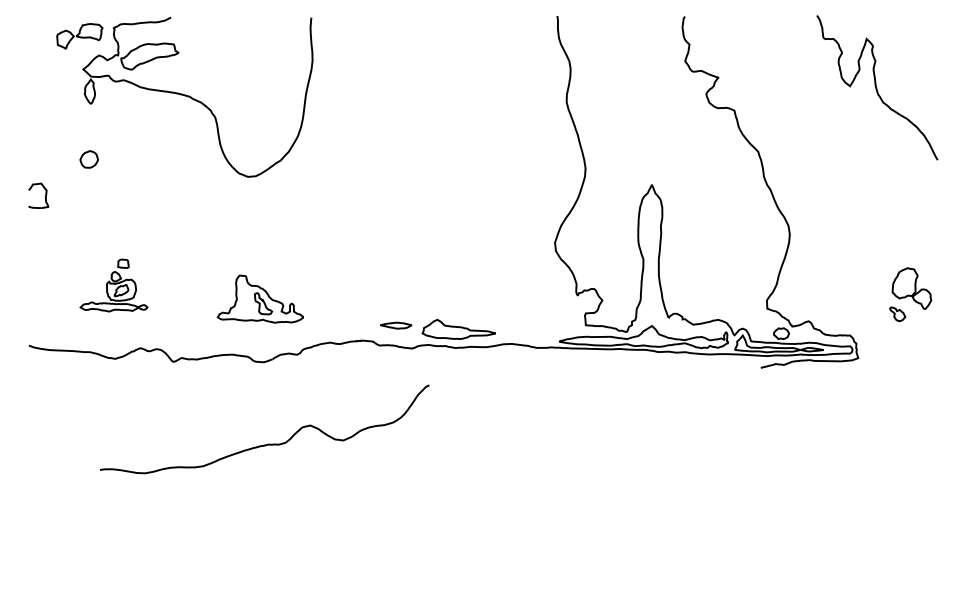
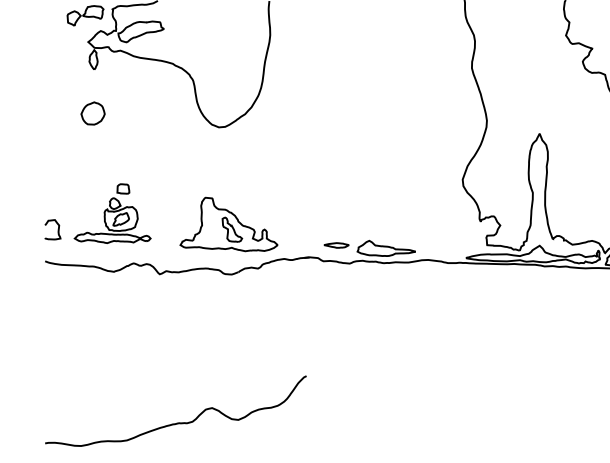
part: (88, 159) -> (92, 113), size x1.67
part: (45, 195) -> (58, 229), moved
part: (113, 285) -> (112, 213), size x1.43
part: (260, 298) -> (228, 223), size x1.43
curve: (267, 443) -> (178, 422), moved

